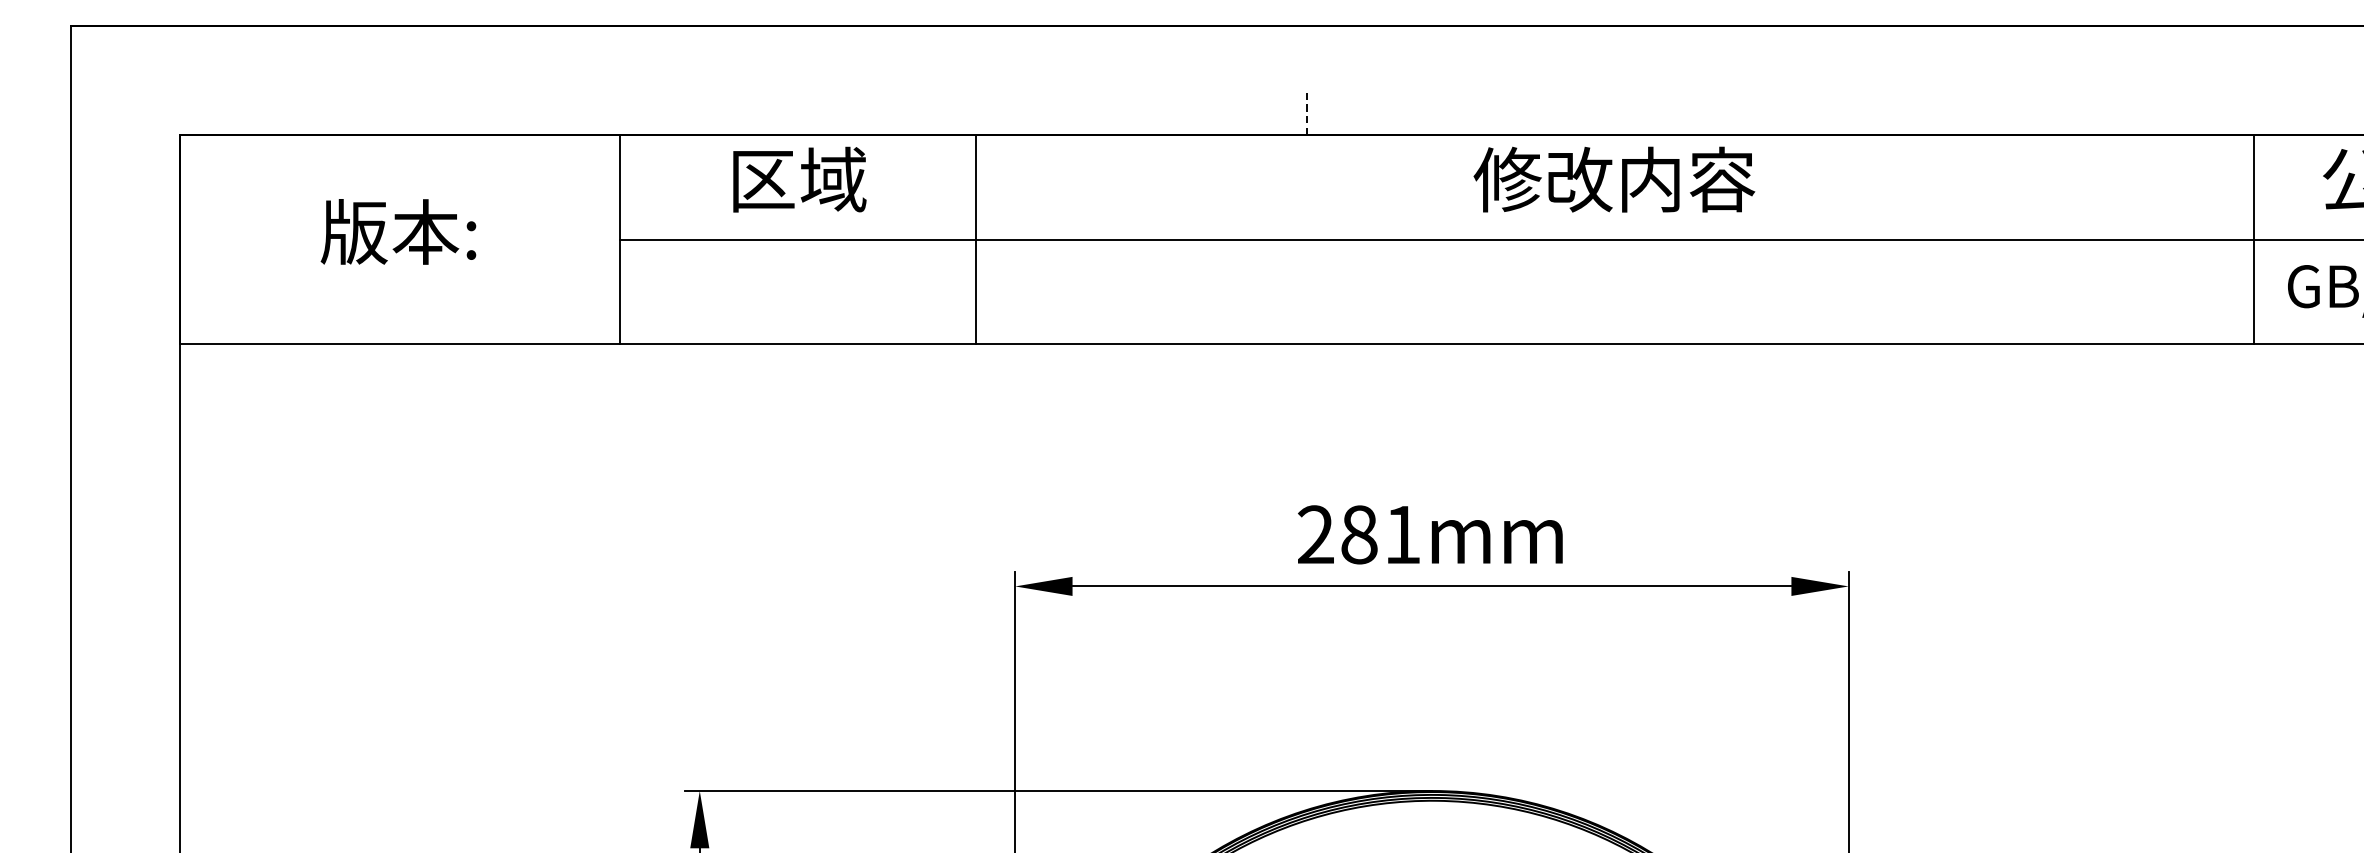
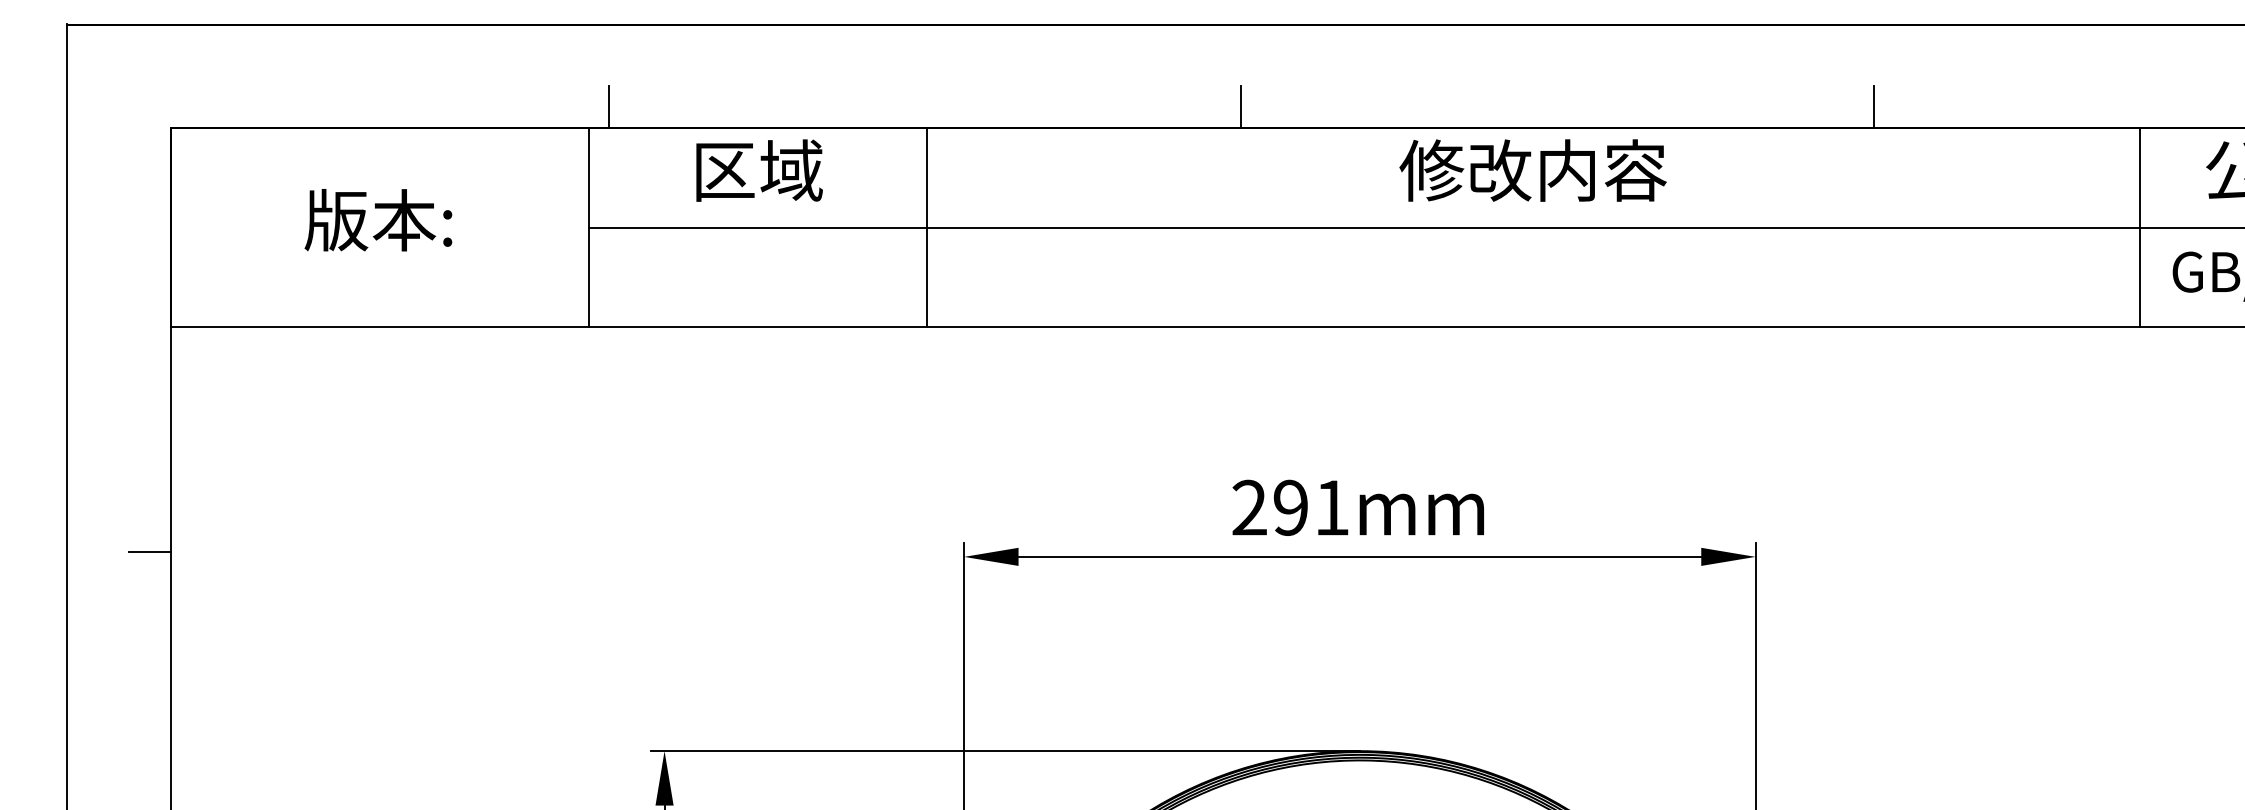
line: (640, 112) -> (608, 106), added
line: (1307, 112) -> (1241, 106), dashed -> solid
line: (1973, 112) -> (1874, 106), added
text: (1358, 534) -> (1290, 507), 281mm -> 291mm
line: (157, 580) -> (149, 551), added

